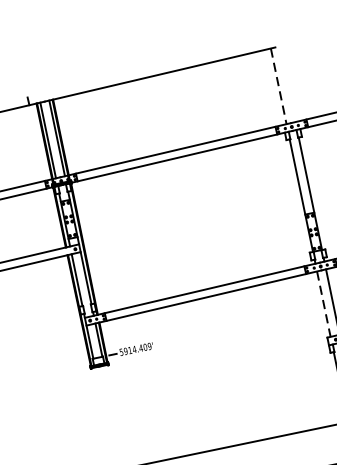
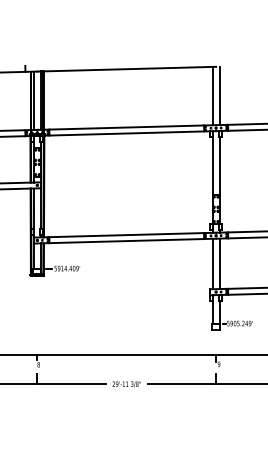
line: (287, 83) -> (219, 95), added
line: (278, 86) -> (212, 96), dashed -> solid
line: (323, 304) -> (212, 264), dashed -> solid

